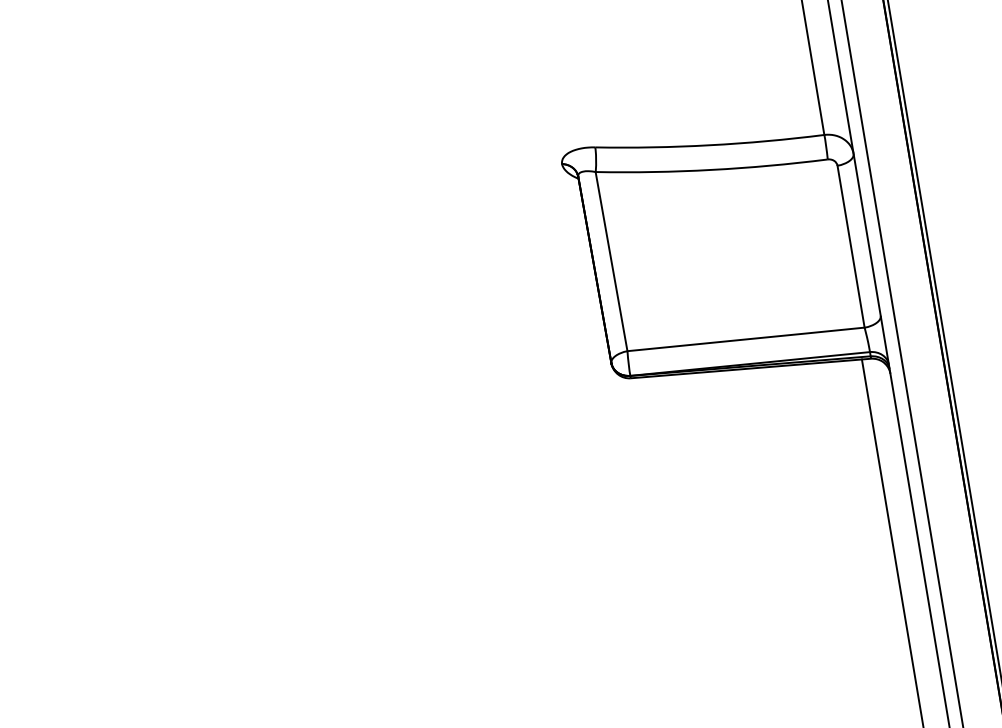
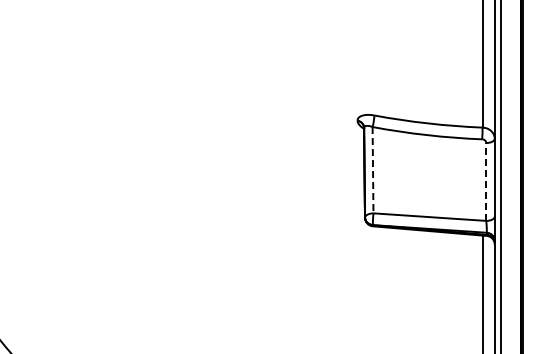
line: (851, 245) -> (486, 181), solid -> dashed
line: (612, 262) -> (373, 170), solid -> dashed

